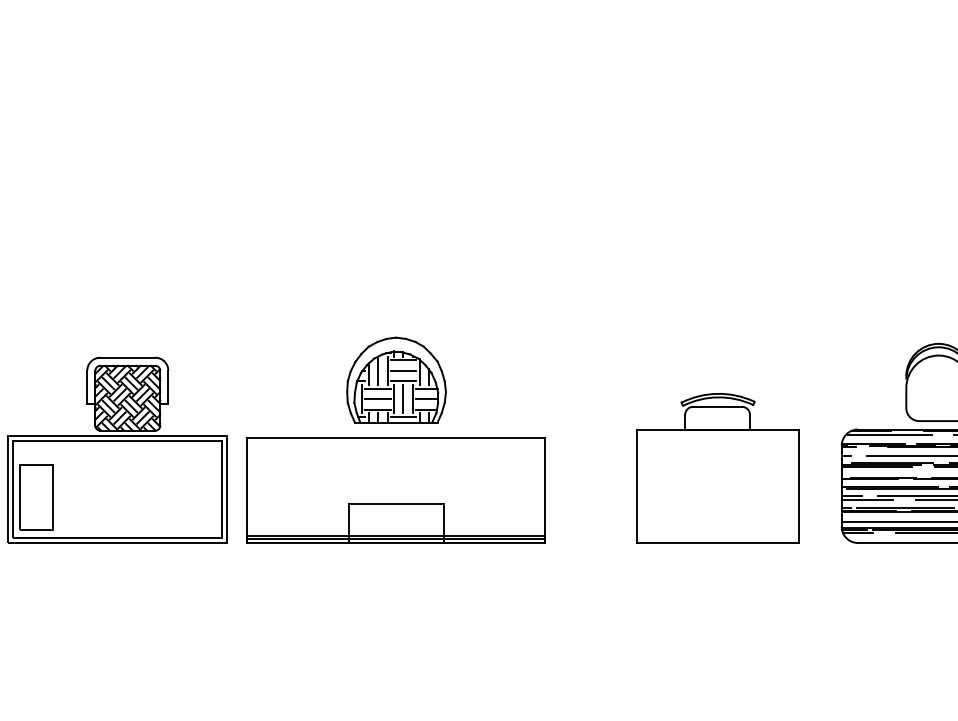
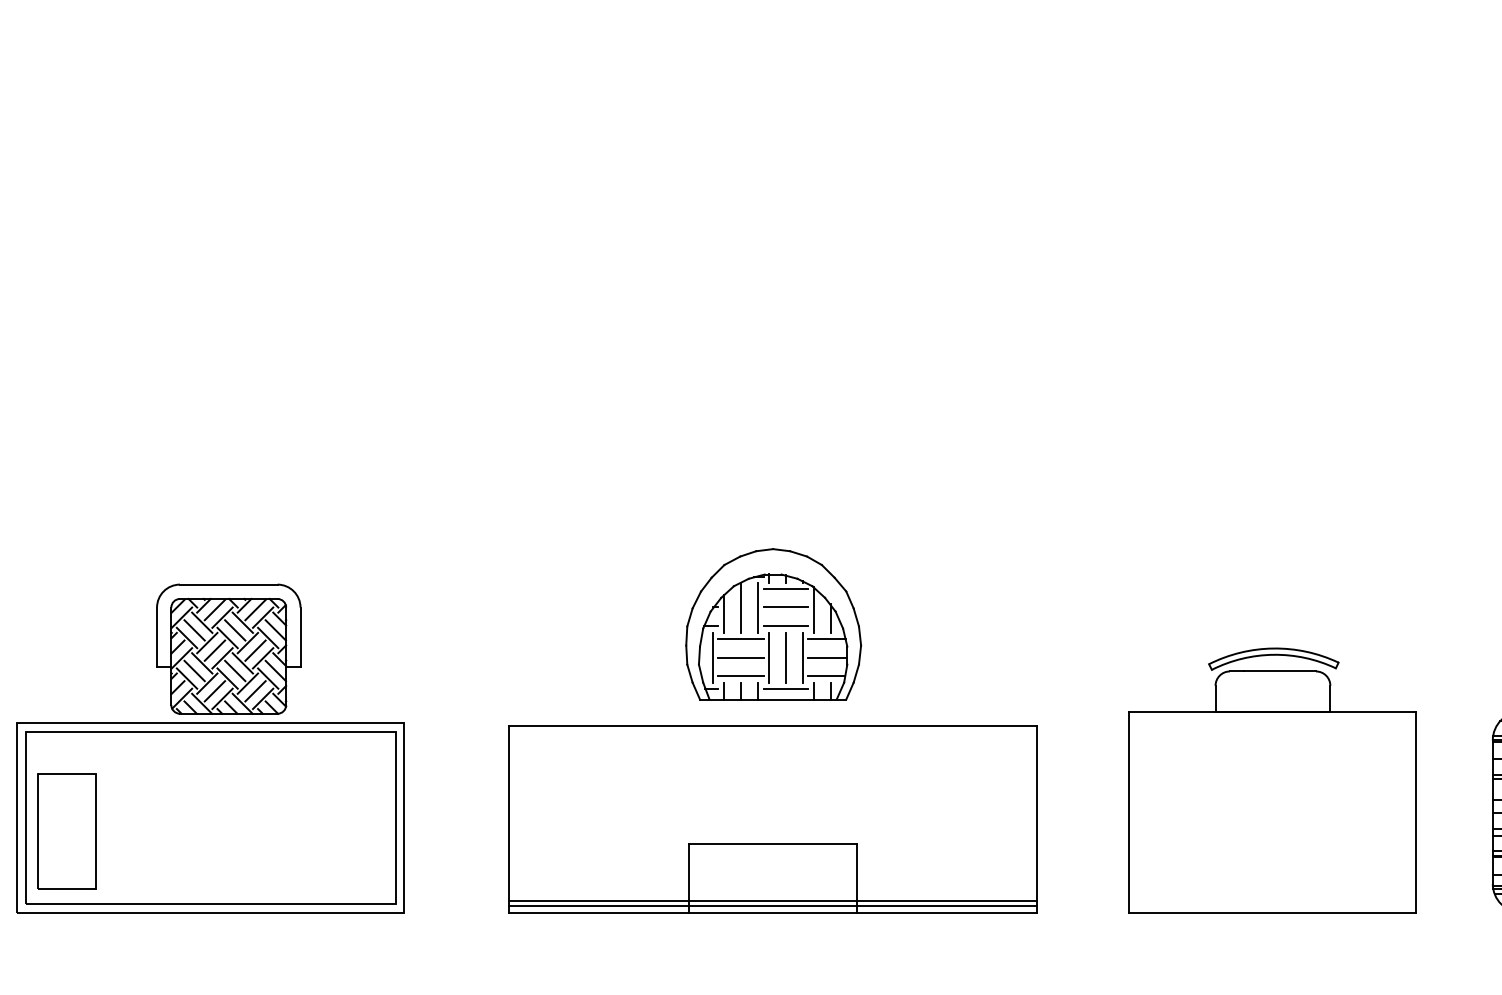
part: (395, 439) -> (771, 729), moved

